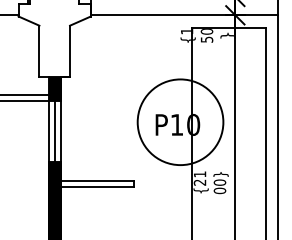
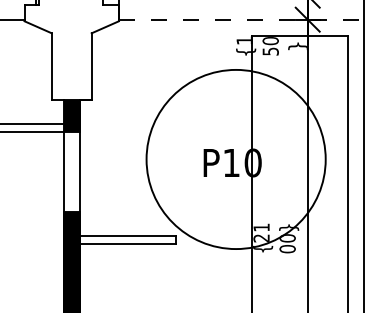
line: (184, 15) -> (241, 19), solid -> dashed
circle: (180, 122) -> (236, 159), size x1.6
line: (54, 131) -> (71, 171), removed

